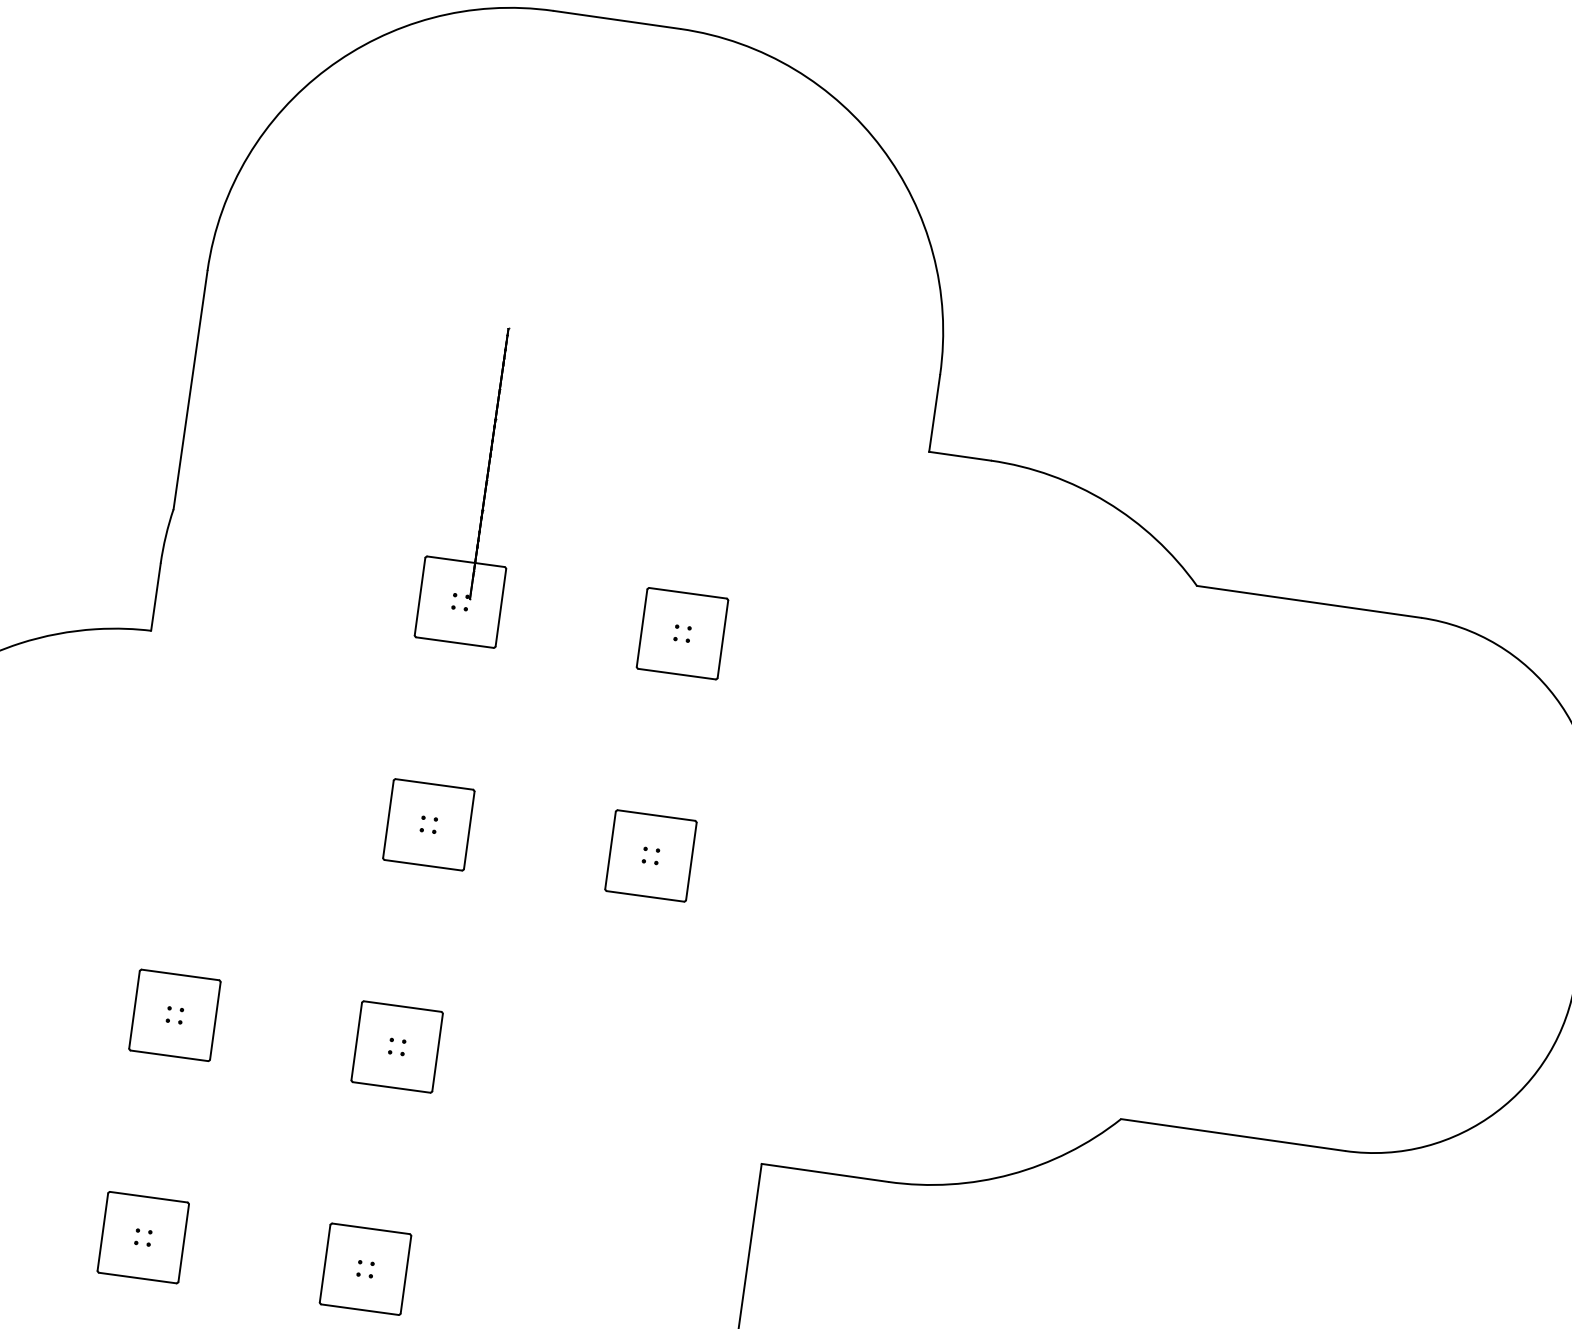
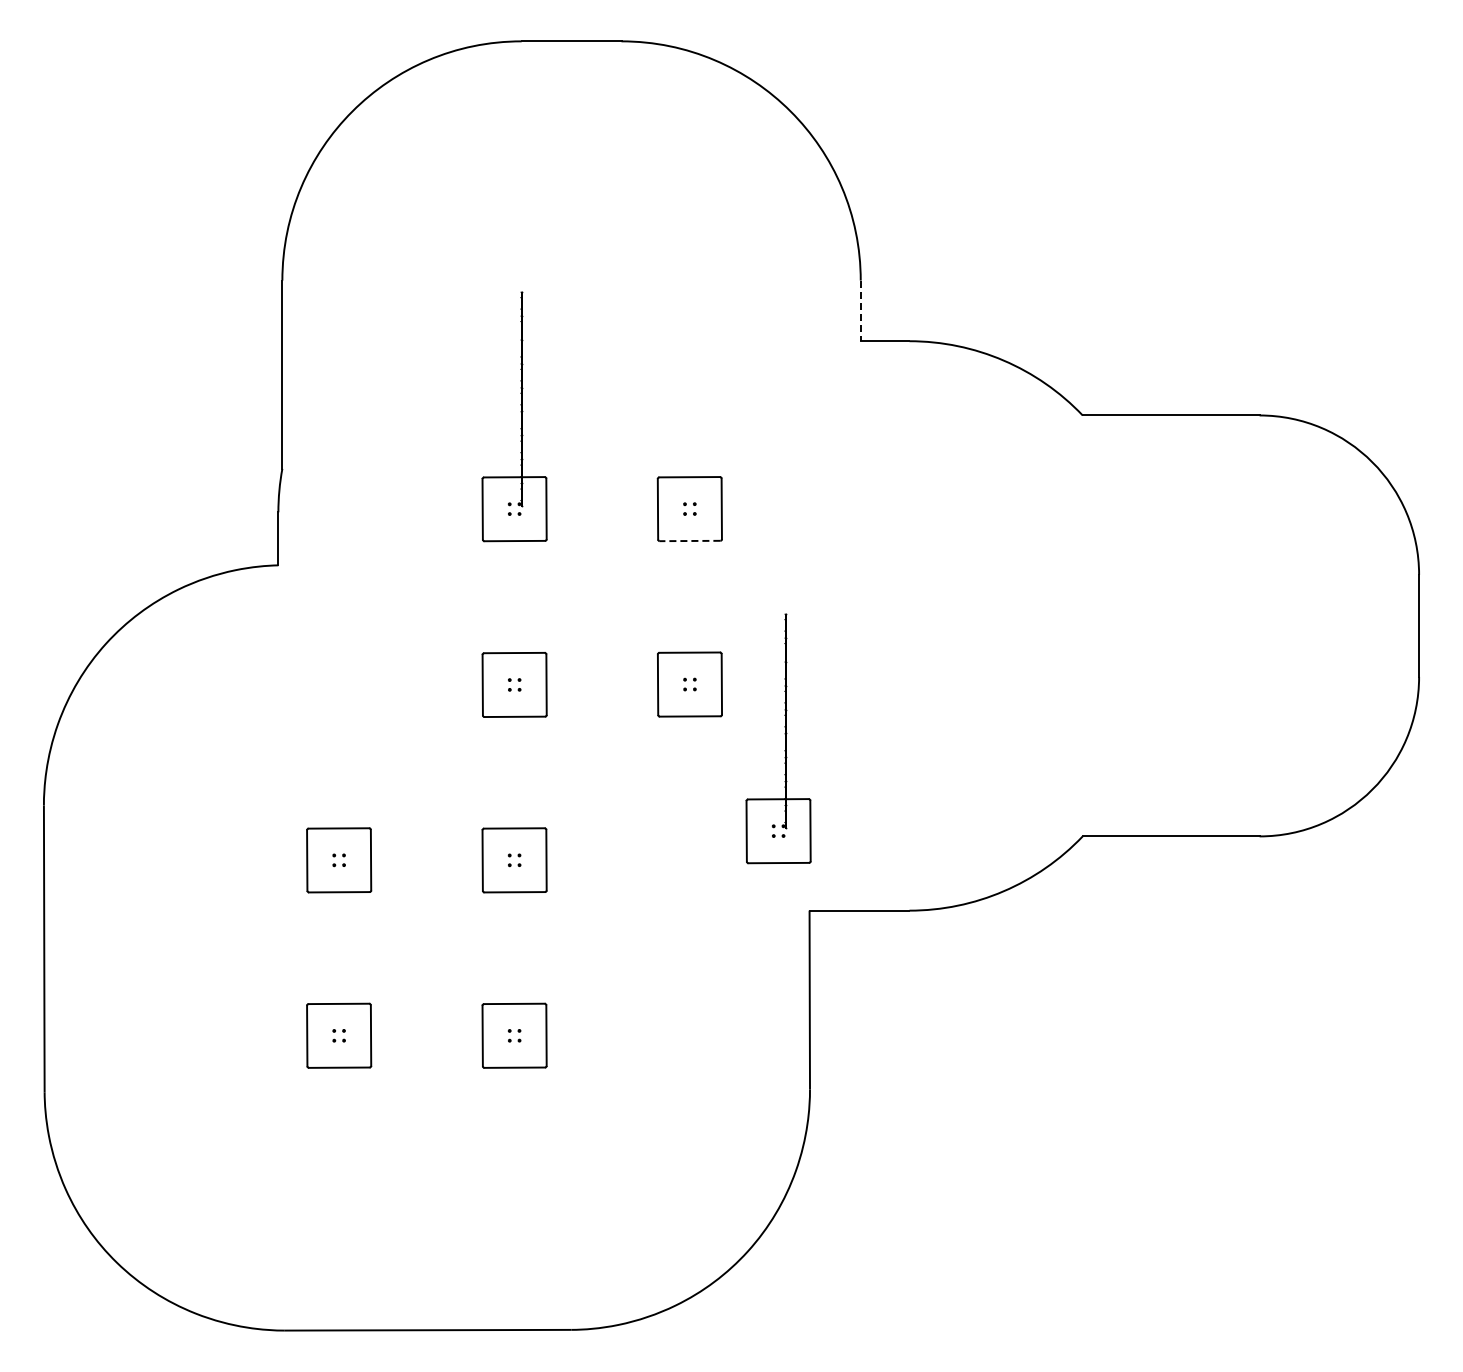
line: (934, 414) -> (860, 311), solid -> dashed
line: (676, 674) -> (689, 541), solid -> dashed
part: (762, 941) -> (785, 738), added

